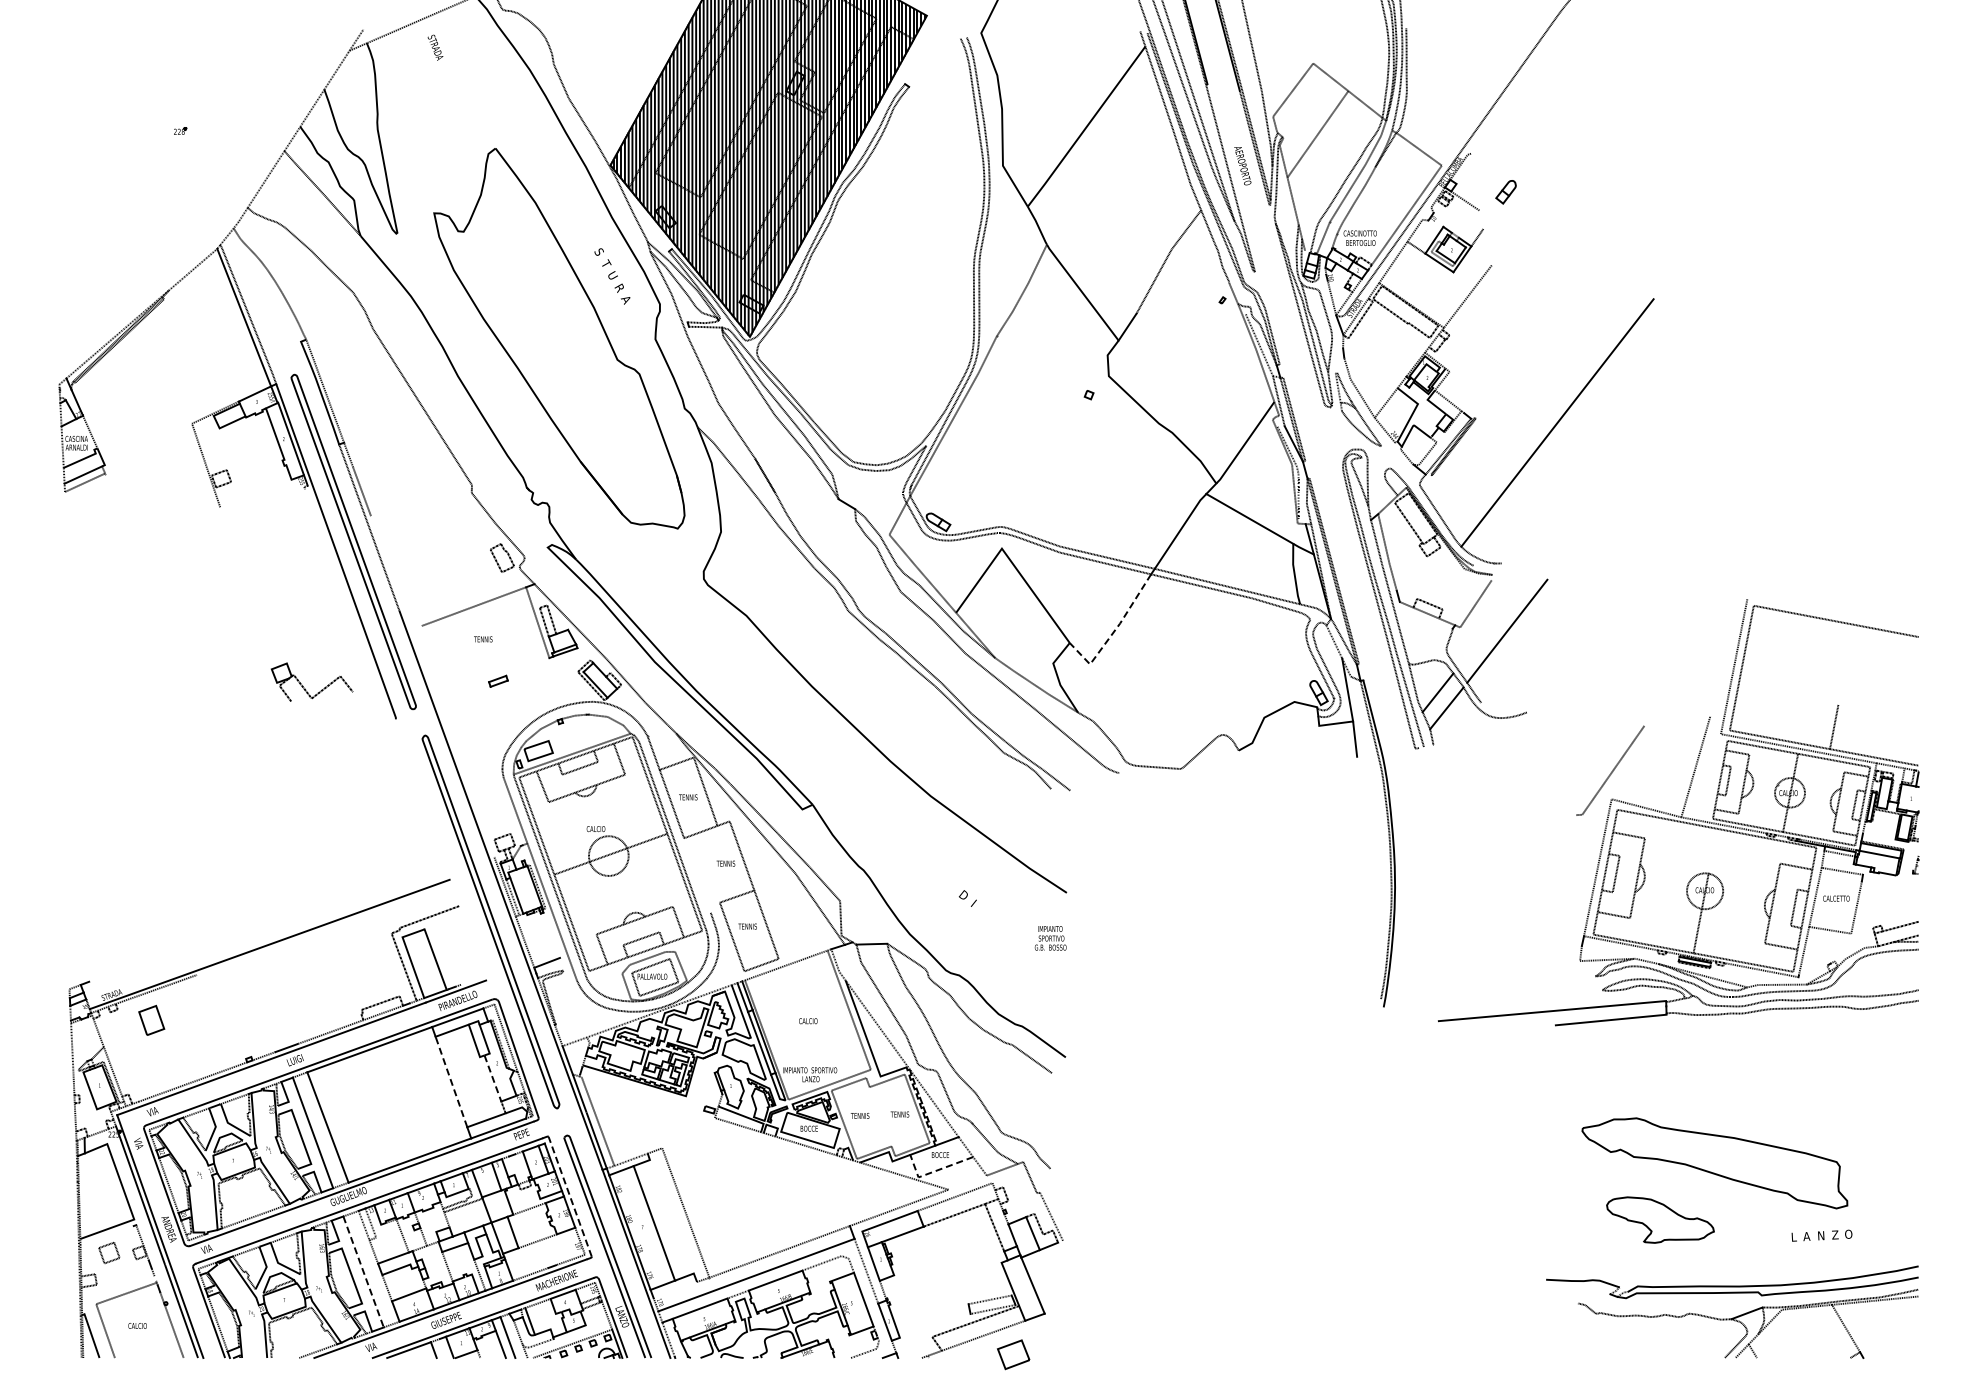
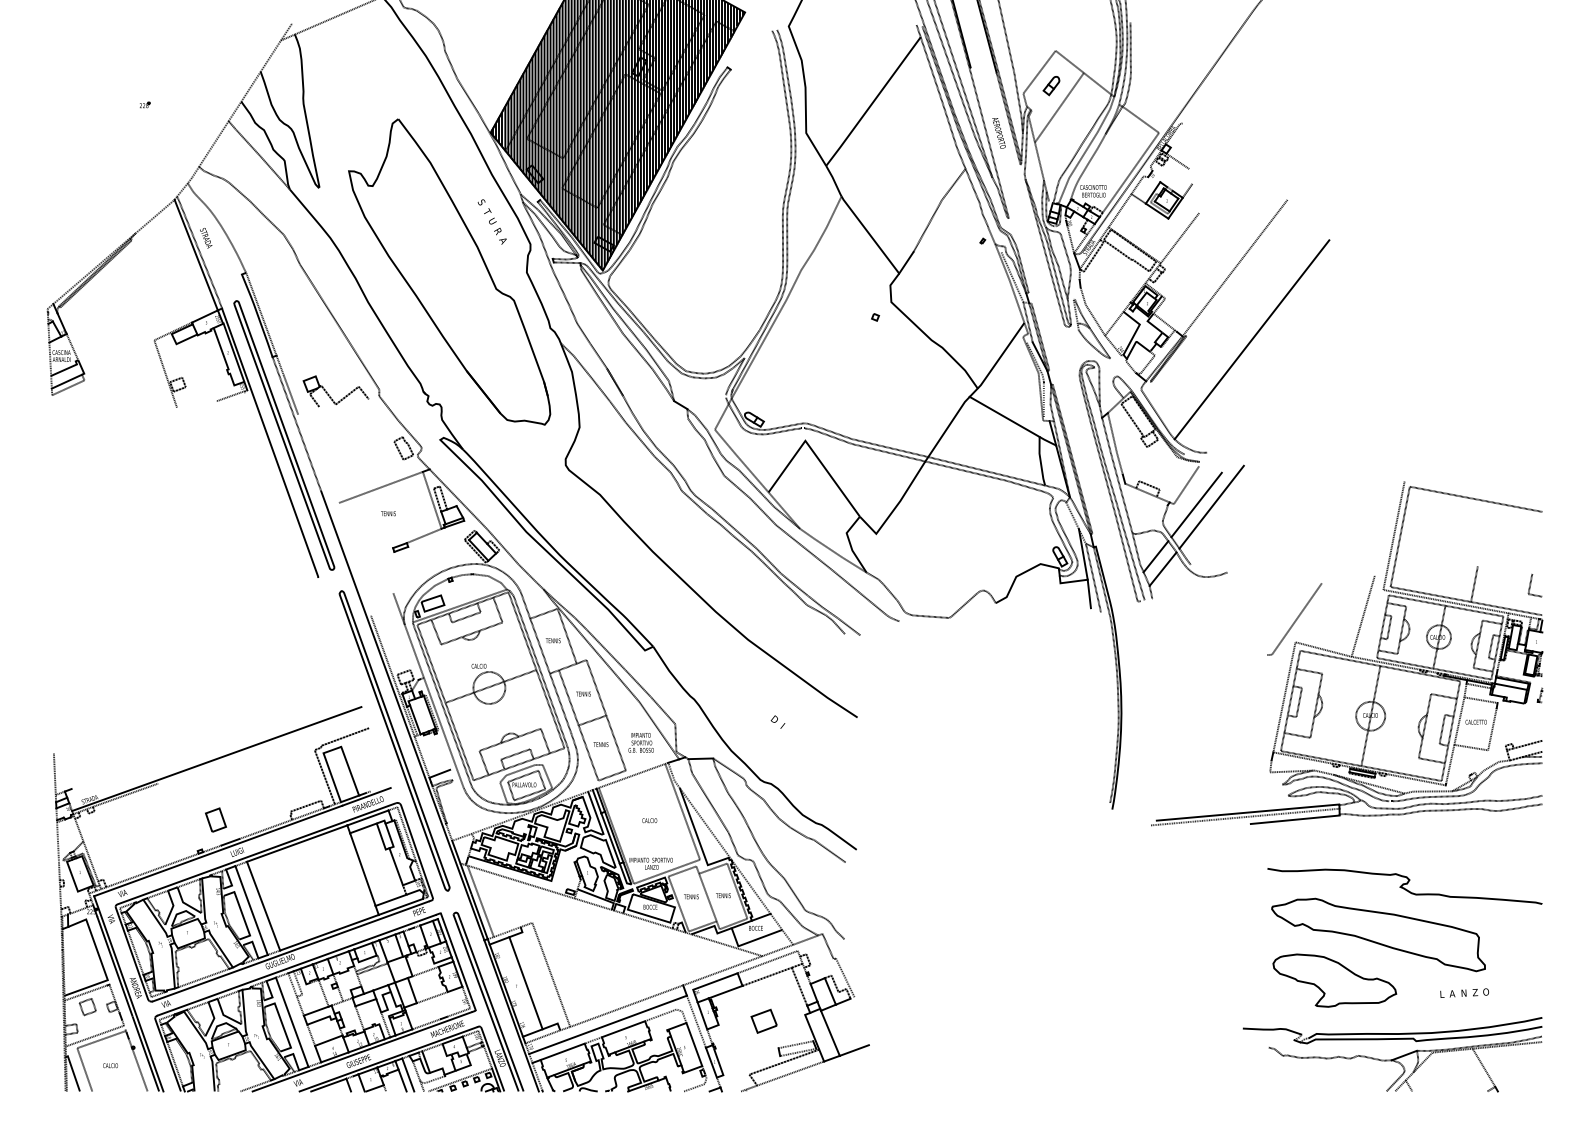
text: (435, 47) -> (206, 238), moved
part: (1505, 192) -> (1051, 86), moved
line: (1536, 333) -> (1235, 267), added
line: (286, 493) -> (230, 396), added
line: (1488, 628) -> (1196, 505), added
line: (1113, 632) -> (895, 508), dashed -> solid
line: (527, 666) -> (424, 535), added
part: (304, 687) -> (329, 395), moved
line: (1359, 719) -> (1092, 578), added
line: (1904, 728) -> (1530, 585), added
line: (496, 757) -> (399, 608), added
line: (477, 811) -> (383, 652), added
line: (1712, 850) -> (1376, 683), added
line: (707, 868) -> (568, 697), added
line: (697, 875) -> (560, 703), added
text: (1050, 938) -> (641, 742), moved
line: (68, 963) -> (55, 774), added
line: (1548, 1016) -> (1244, 816), added
part: (151, 1019) -> (215, 819), moved
line: (492, 1078) -> (395, 866), dashed -> solid
line: (451, 1082) -> (362, 869), dashed -> solid
line: (647, 1097) -> (520, 882), added
curve: (1746, 1101) -> (1403, 885), added
line: (880, 1116) -> (707, 897), added
line: (934, 1171) -> (751, 941), dashed -> solid
line: (967, 1182) -> (777, 950), added
line: (570, 1196) -> (458, 961), dashed -> solid
part: (1660, 1219) -> (1334, 980), size x1.43
line: (106, 1235) -> (85, 992), added
line: (363, 1272) -> (292, 1022), dashed -> solid
line: (117, 1289) -> (94, 1036), added
line: (675, 1290) -> (542, 1037), added
line: (1062, 1306) -> (854, 1050), added
part: (1013, 1354) -> (764, 1021), moved

